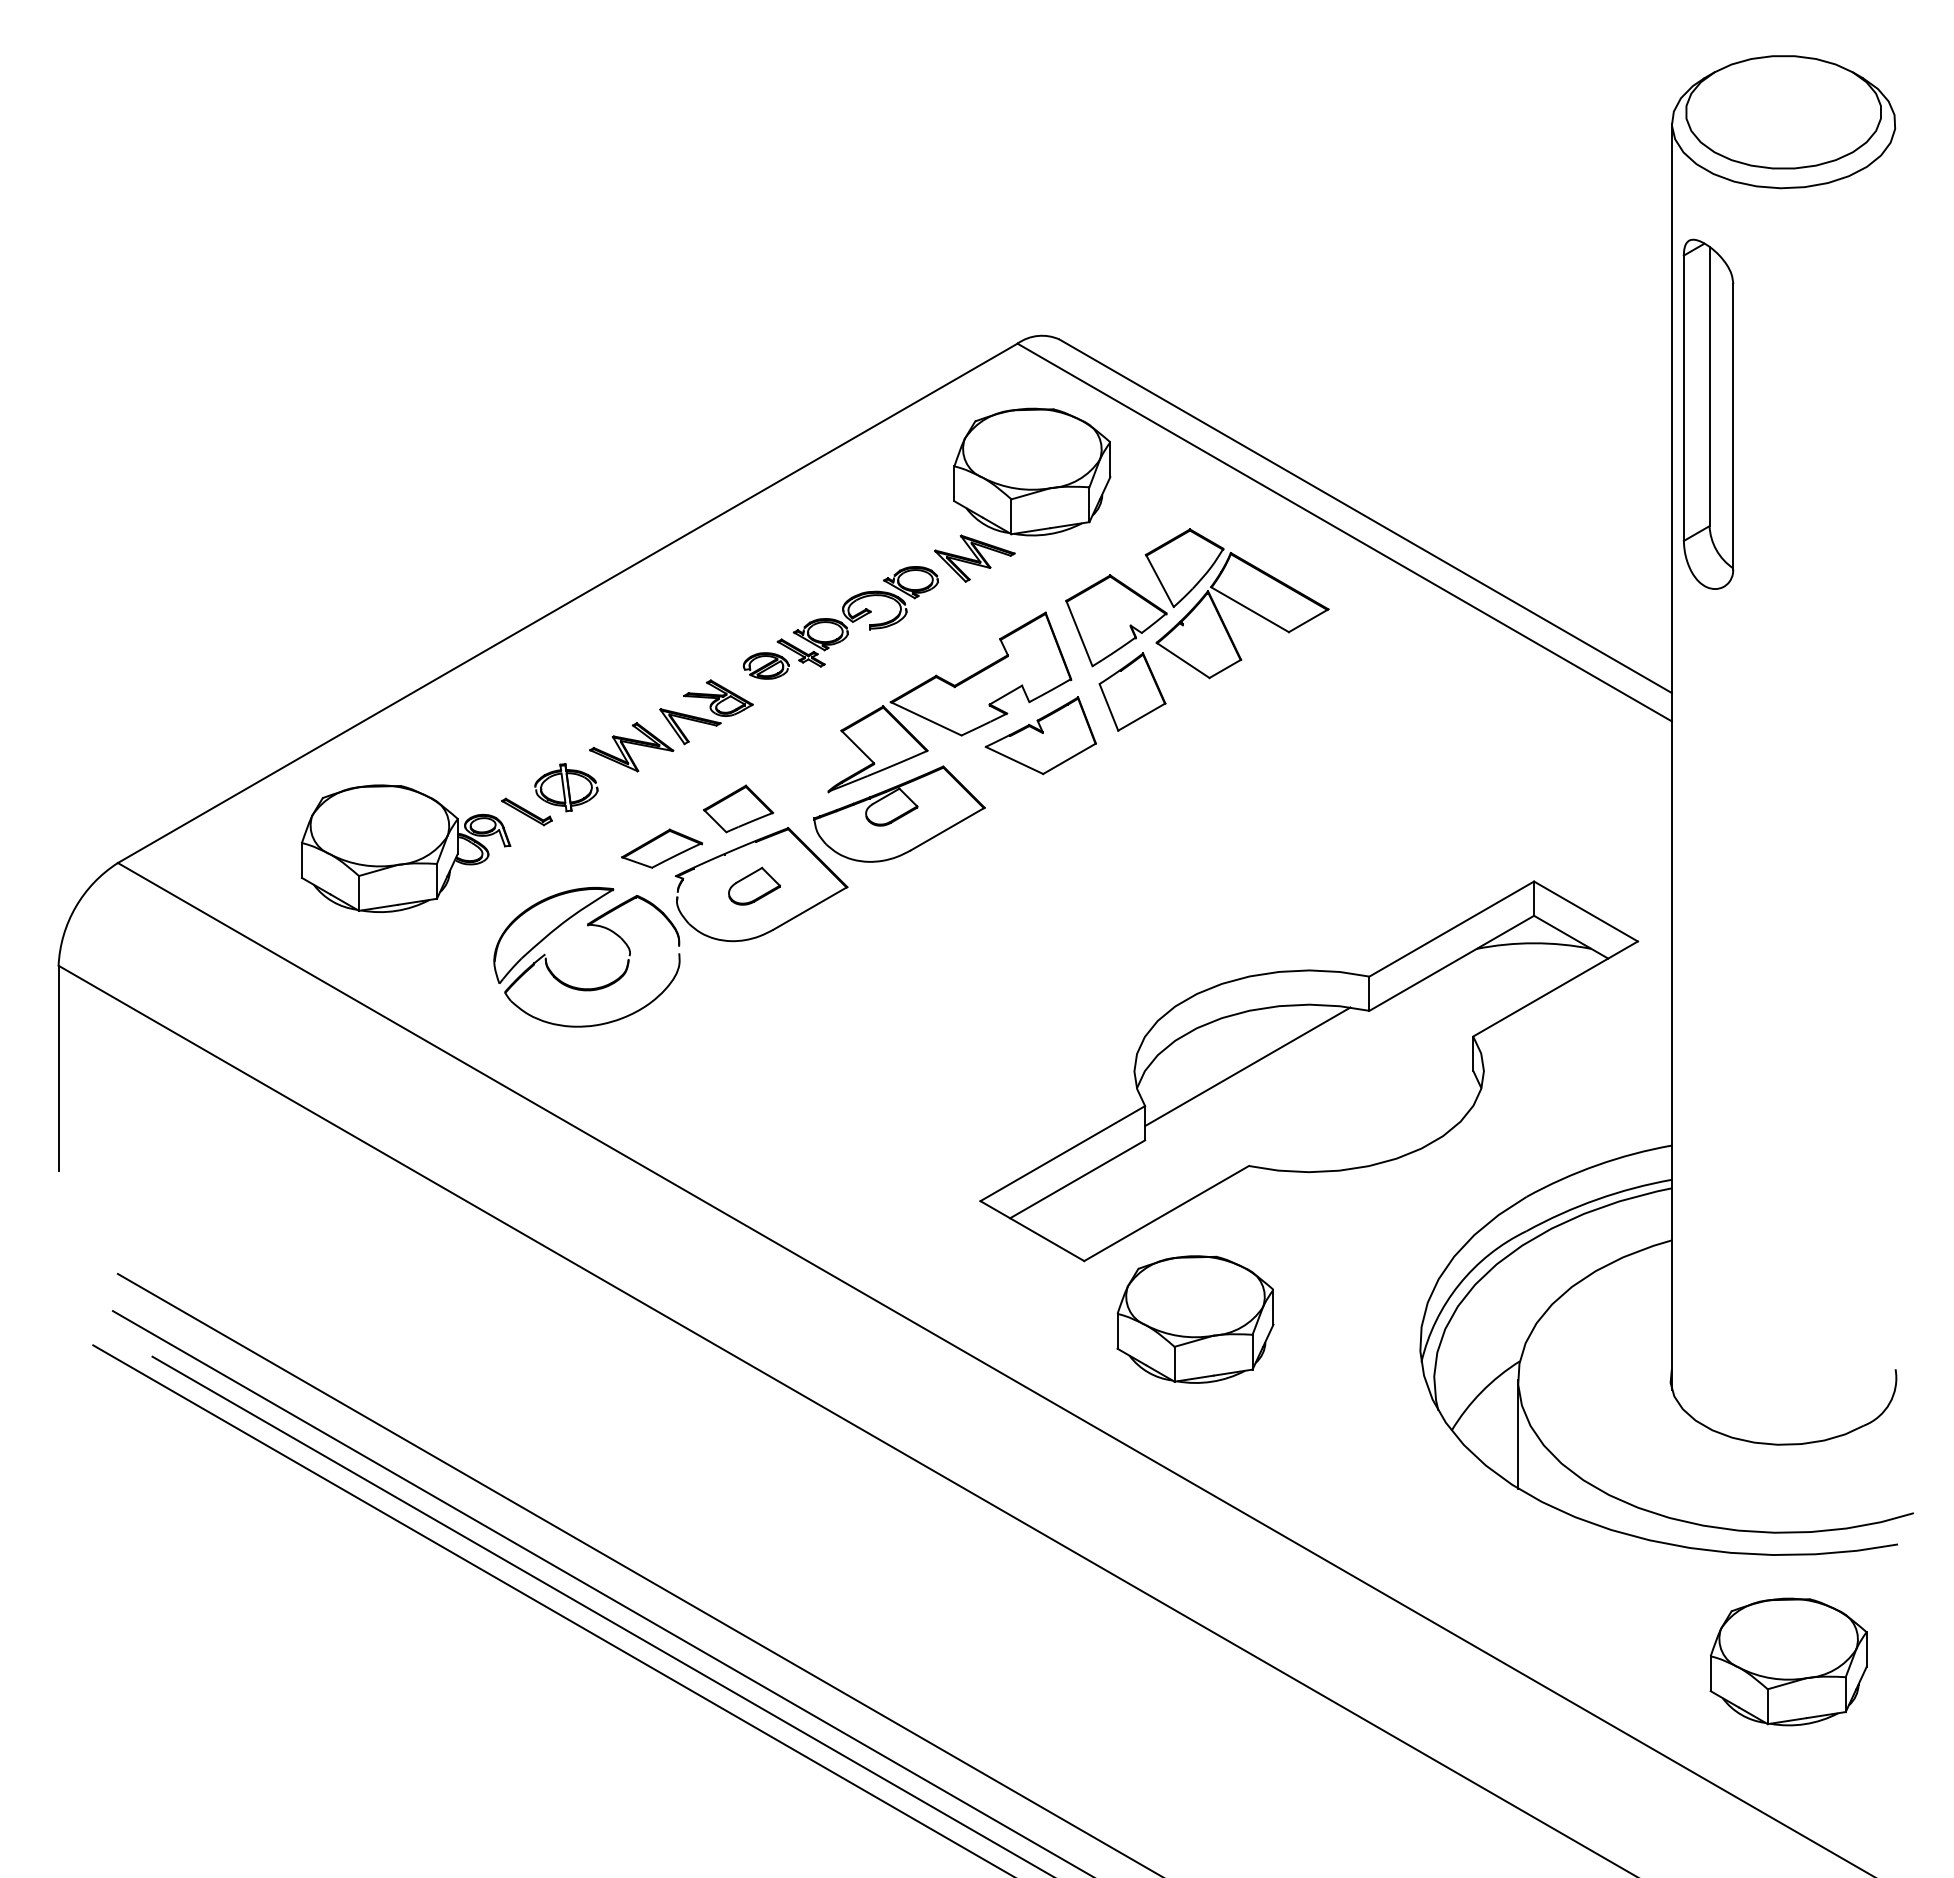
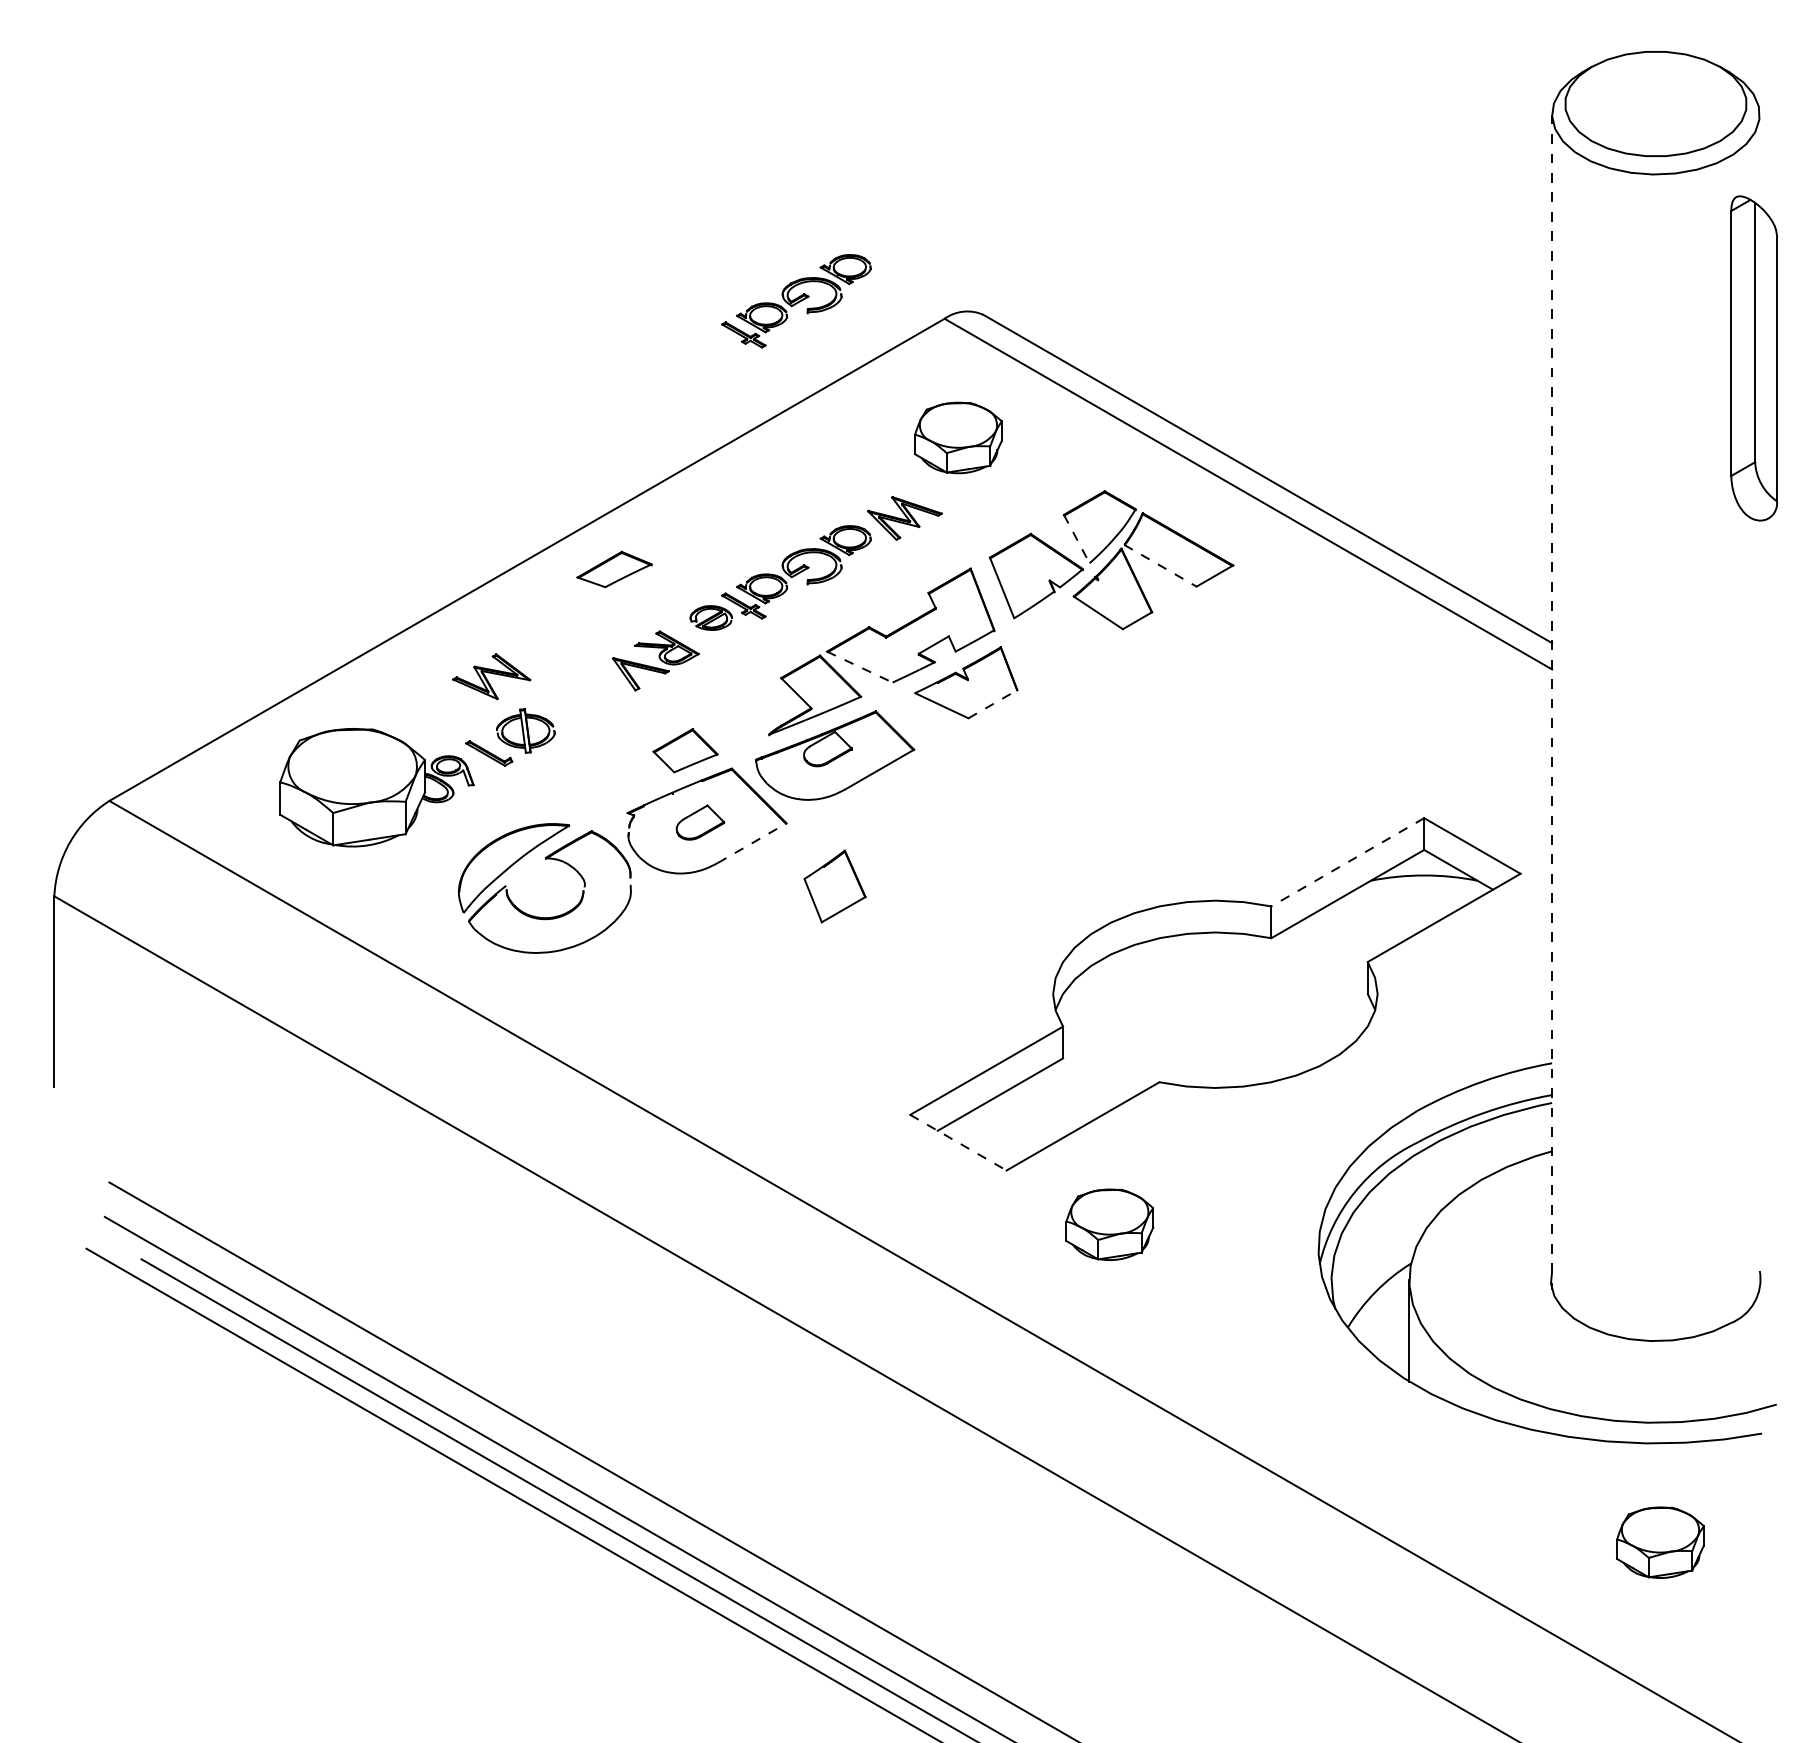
part: (857, 324) -> (796, 300), added
part: (1708, 413) -> (1754, 357), moved
part: (1032, 471) -> (958, 437), size x0.6
line: (1159, 580) -> (1076, 538), solid -> dashed
line: (1249, 609) -> (1159, 565), solid -> dashed
part: (1132, 691) -> (835, 885), moved
line: (926, 719) -> (860, 667), solid -> dashed
part: (631, 747) -> (491, 677), moved
line: (1671, 756) -> (1551, 702), solid -> dashed
line: (1070, 758) -> (993, 703), solid -> dashed
part: (661, 848) -> (614, 569), moved
line: (810, 908) -> (752, 843), solid -> dashed
line: (1451, 929) -> (1347, 862), solid -> dashed
line: (1247, 1066) -> (1158, 989), removed
line: (1032, 1231) -> (958, 1143), solid -> dashed
part: (1195, 1319) -> (1109, 1224), size x0.6
part: (1788, 1661) -> (1660, 1542), size x0.6

